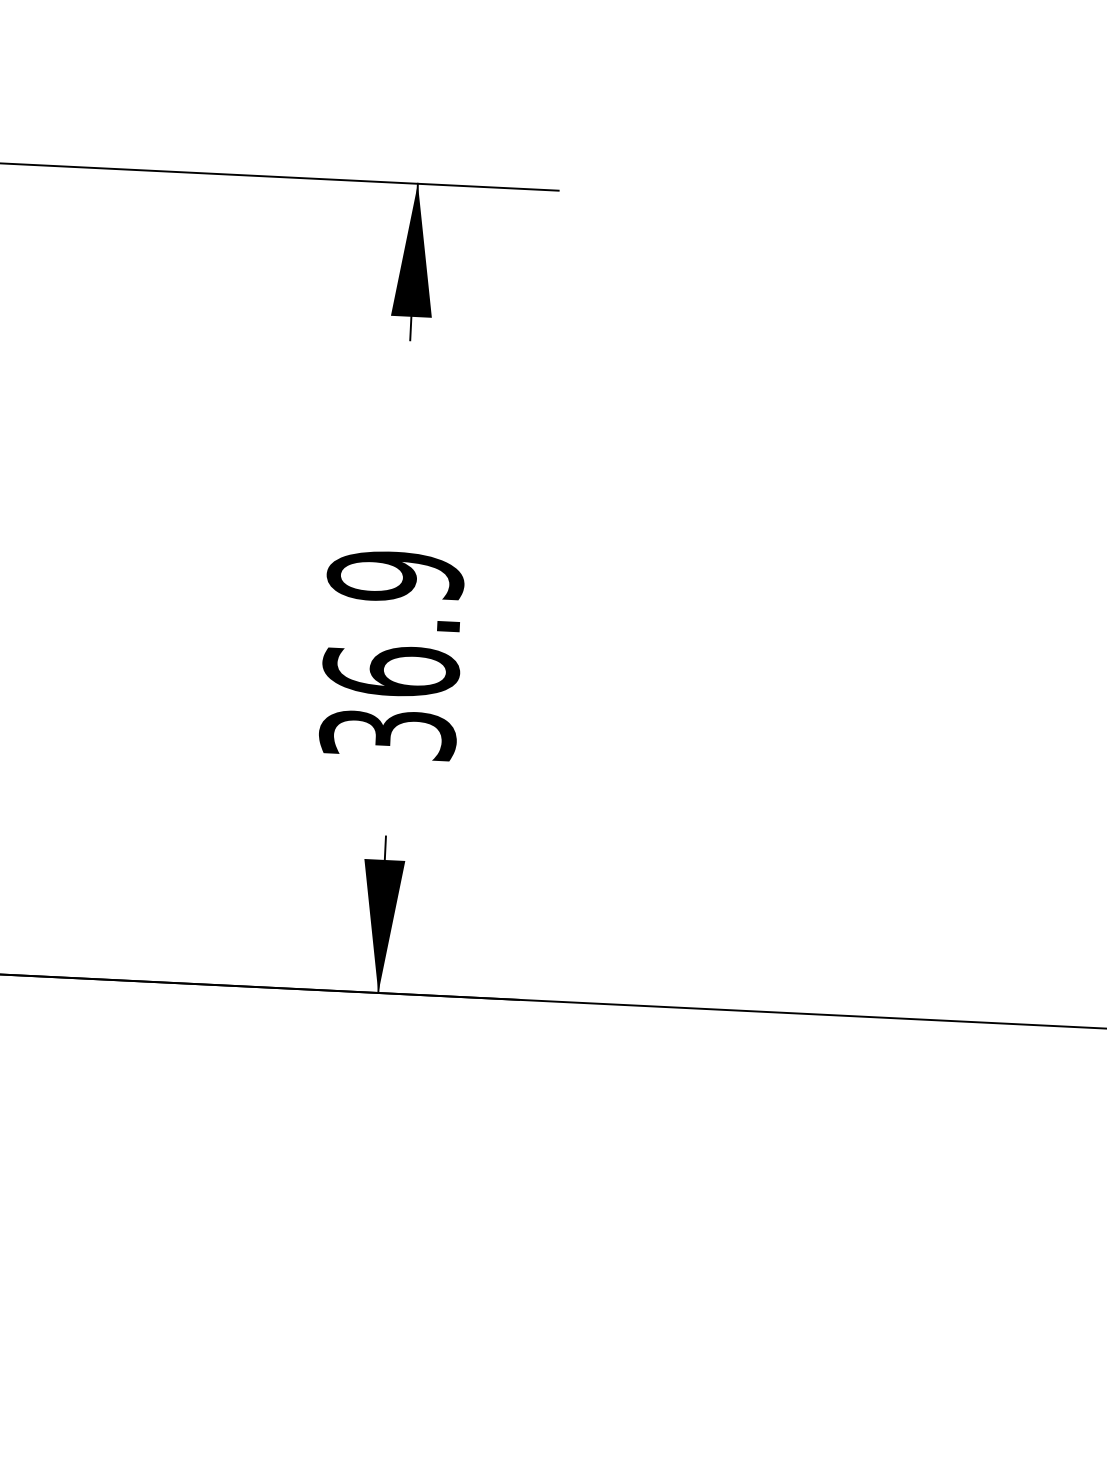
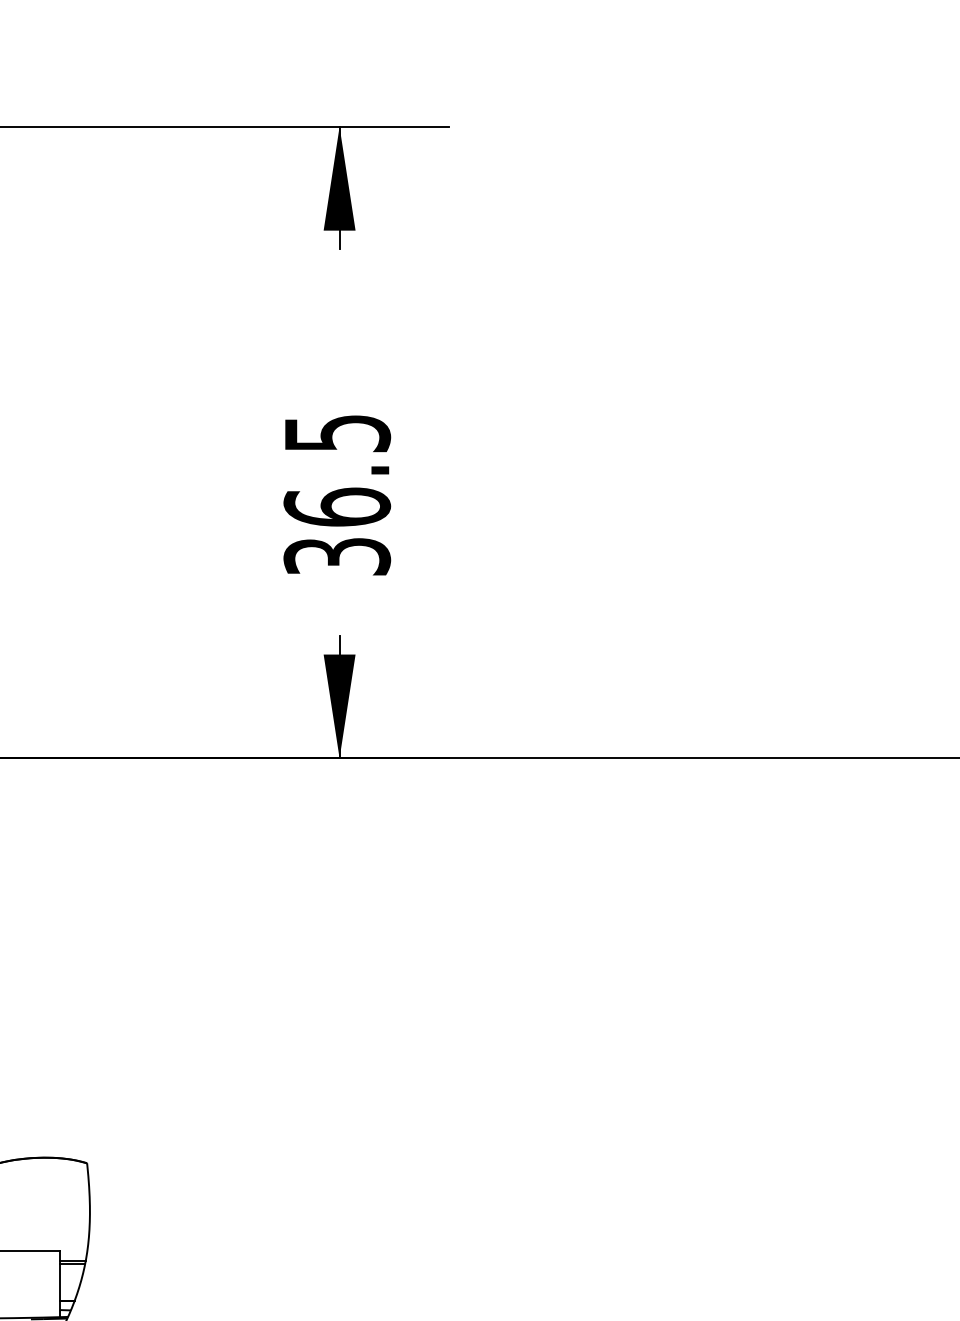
text: (394, 576) -> (336, 433), 36.9 -> 36.5

